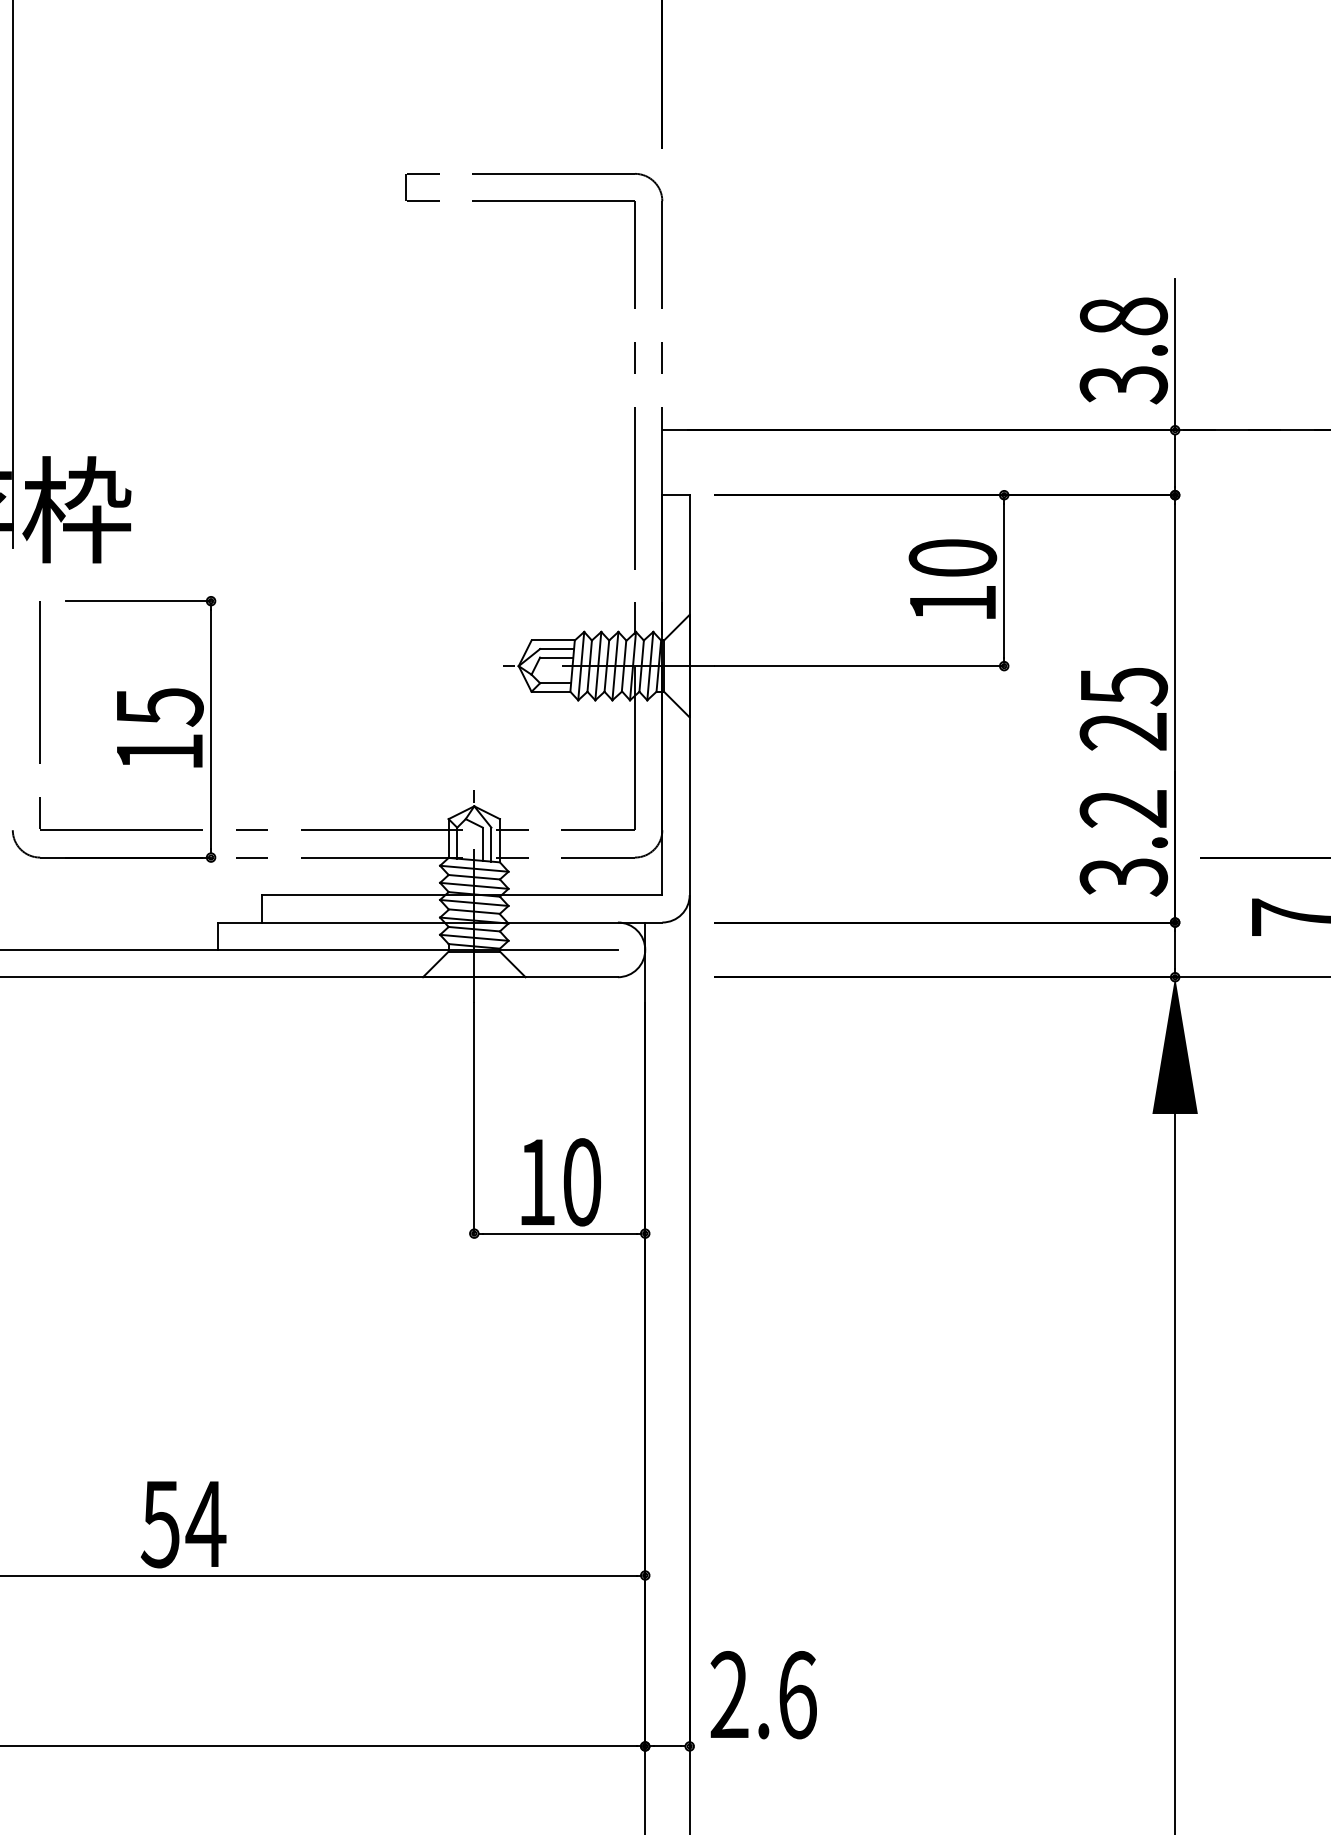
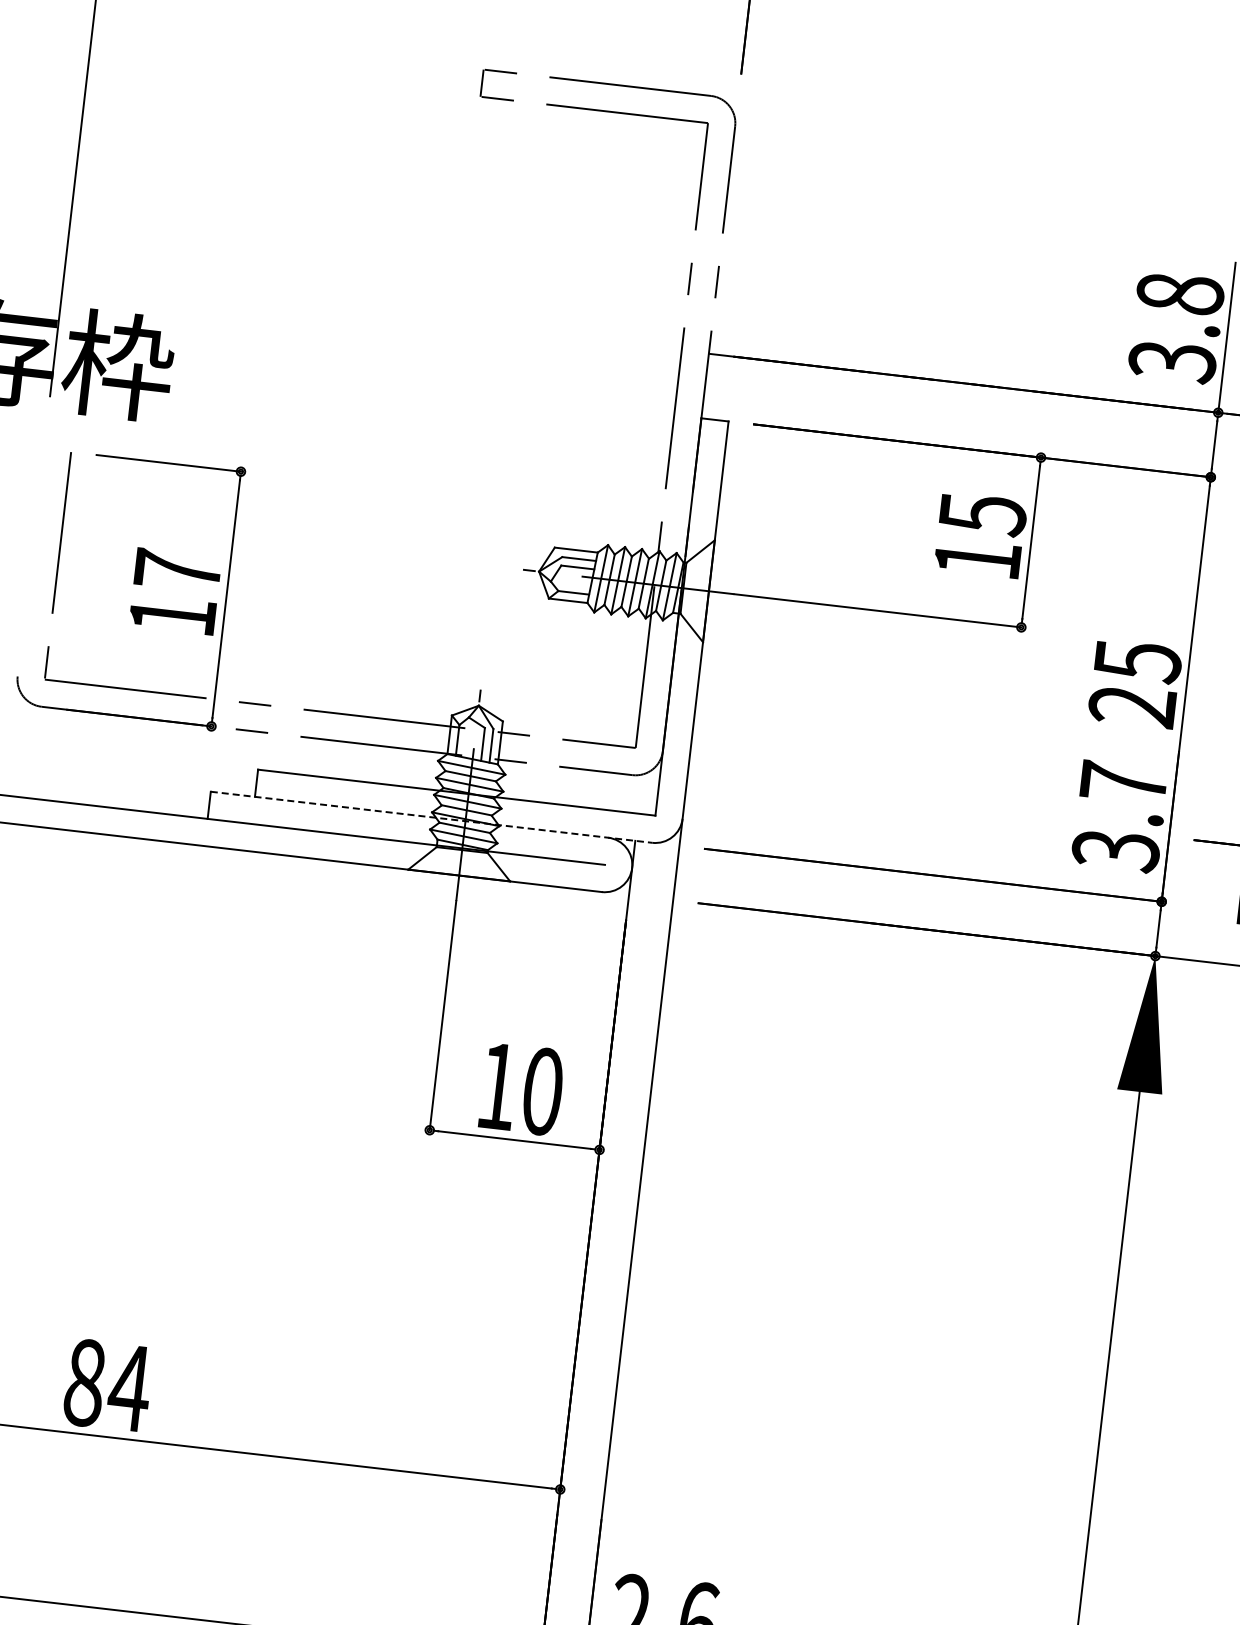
text: (952, 558) -> (982, 514), 10 -> 15
text: (160, 707) -> (178, 571), 15 -> 17
text: (1122, 808) -> (1122, 782), 3.2 -> 3.7
line: (440, 922) -> (431, 817), solid -> dashed
text: (159, 1524) -> (83, 1383), 54 -> 84

